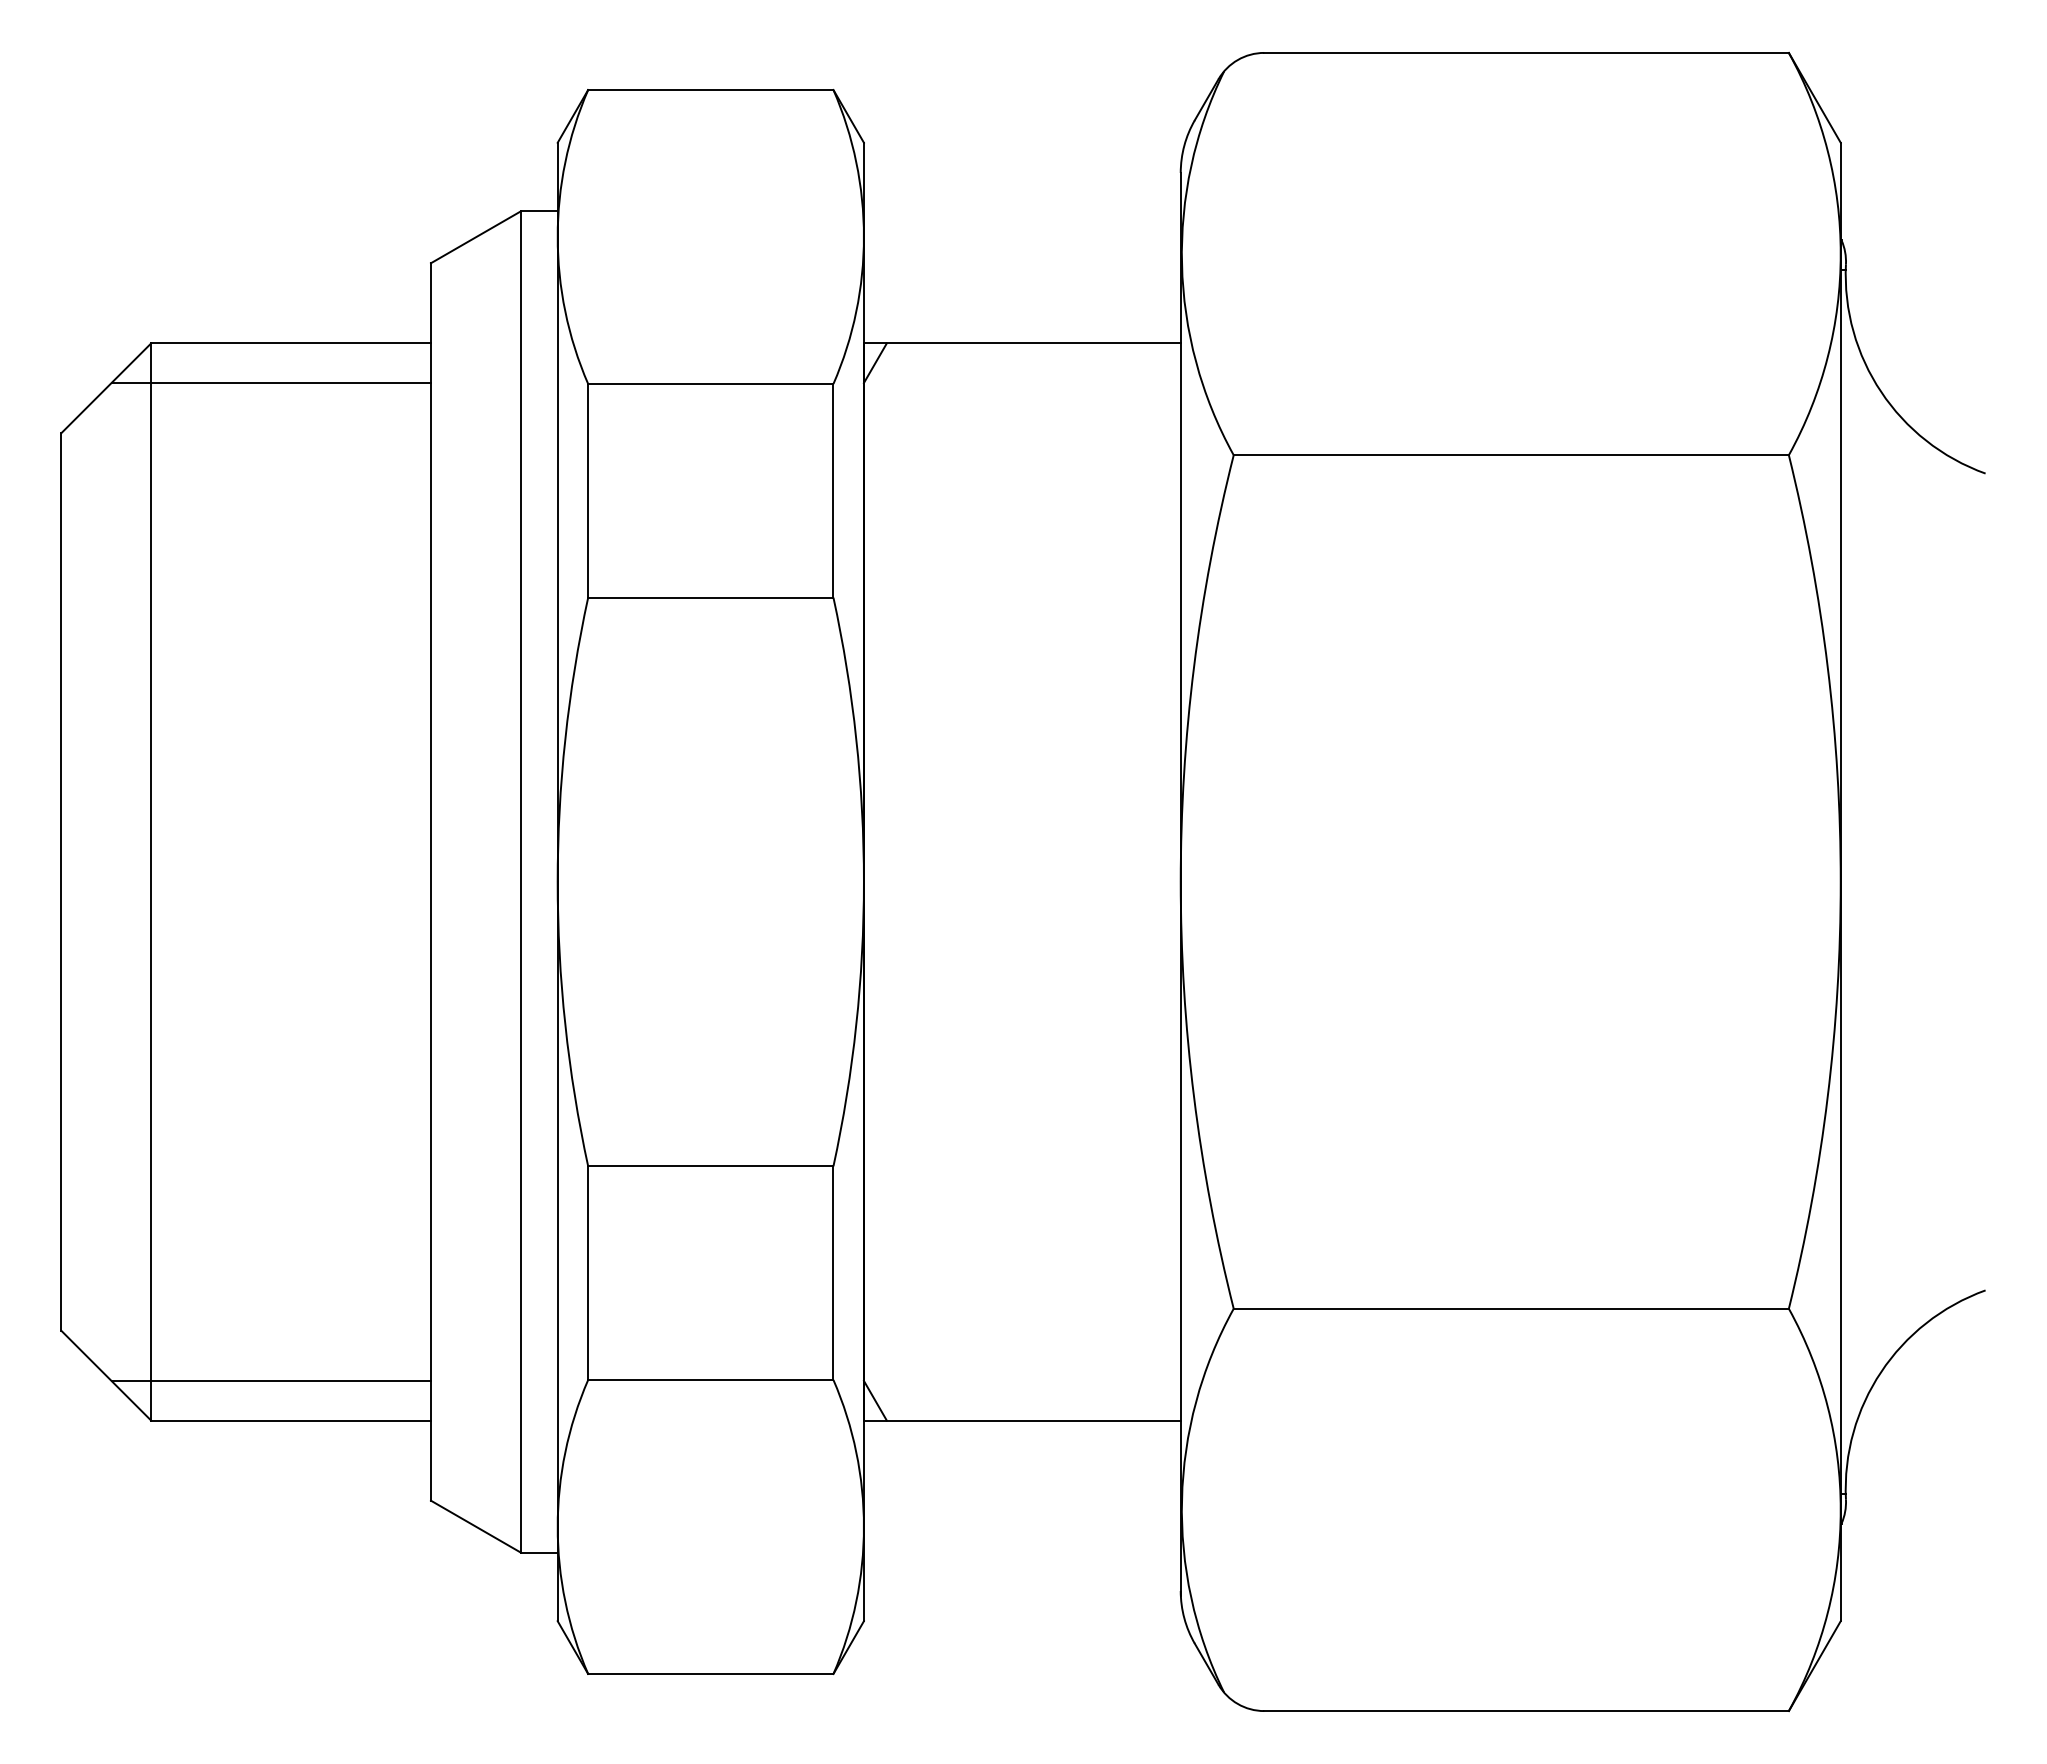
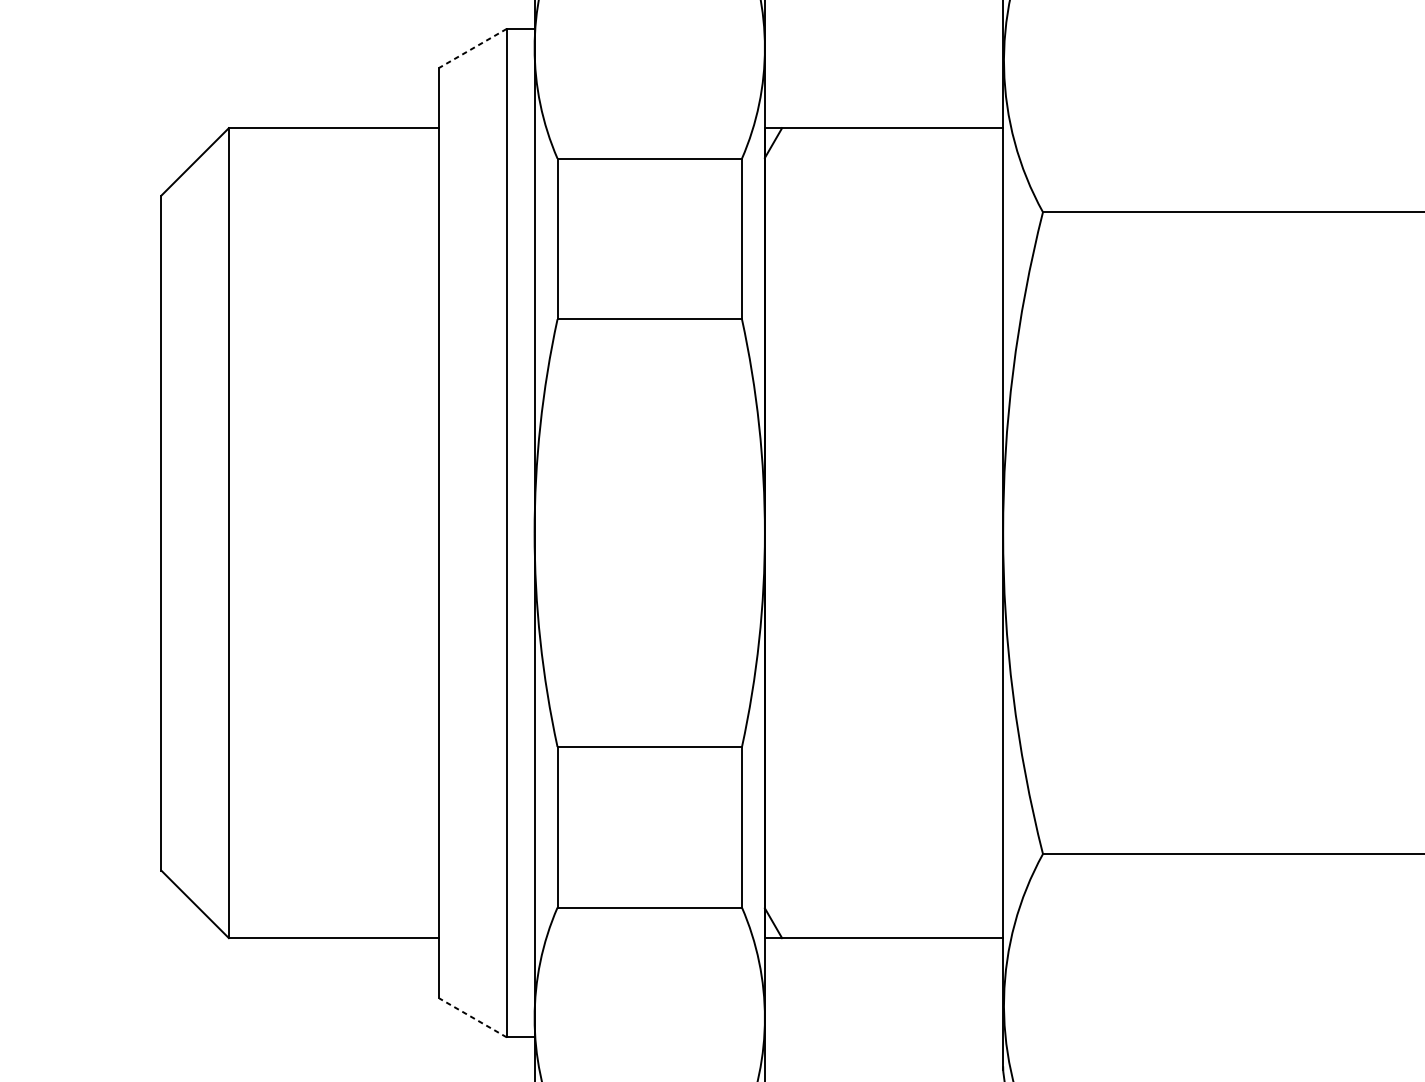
line: (475, 237) -> (472, 48), solid -> dashed
line: (270, 383) -> (318, 158), removed
line: (270, 1380) -> (318, 908), removed
line: (475, 1526) -> (472, 1017), solid -> dashed

